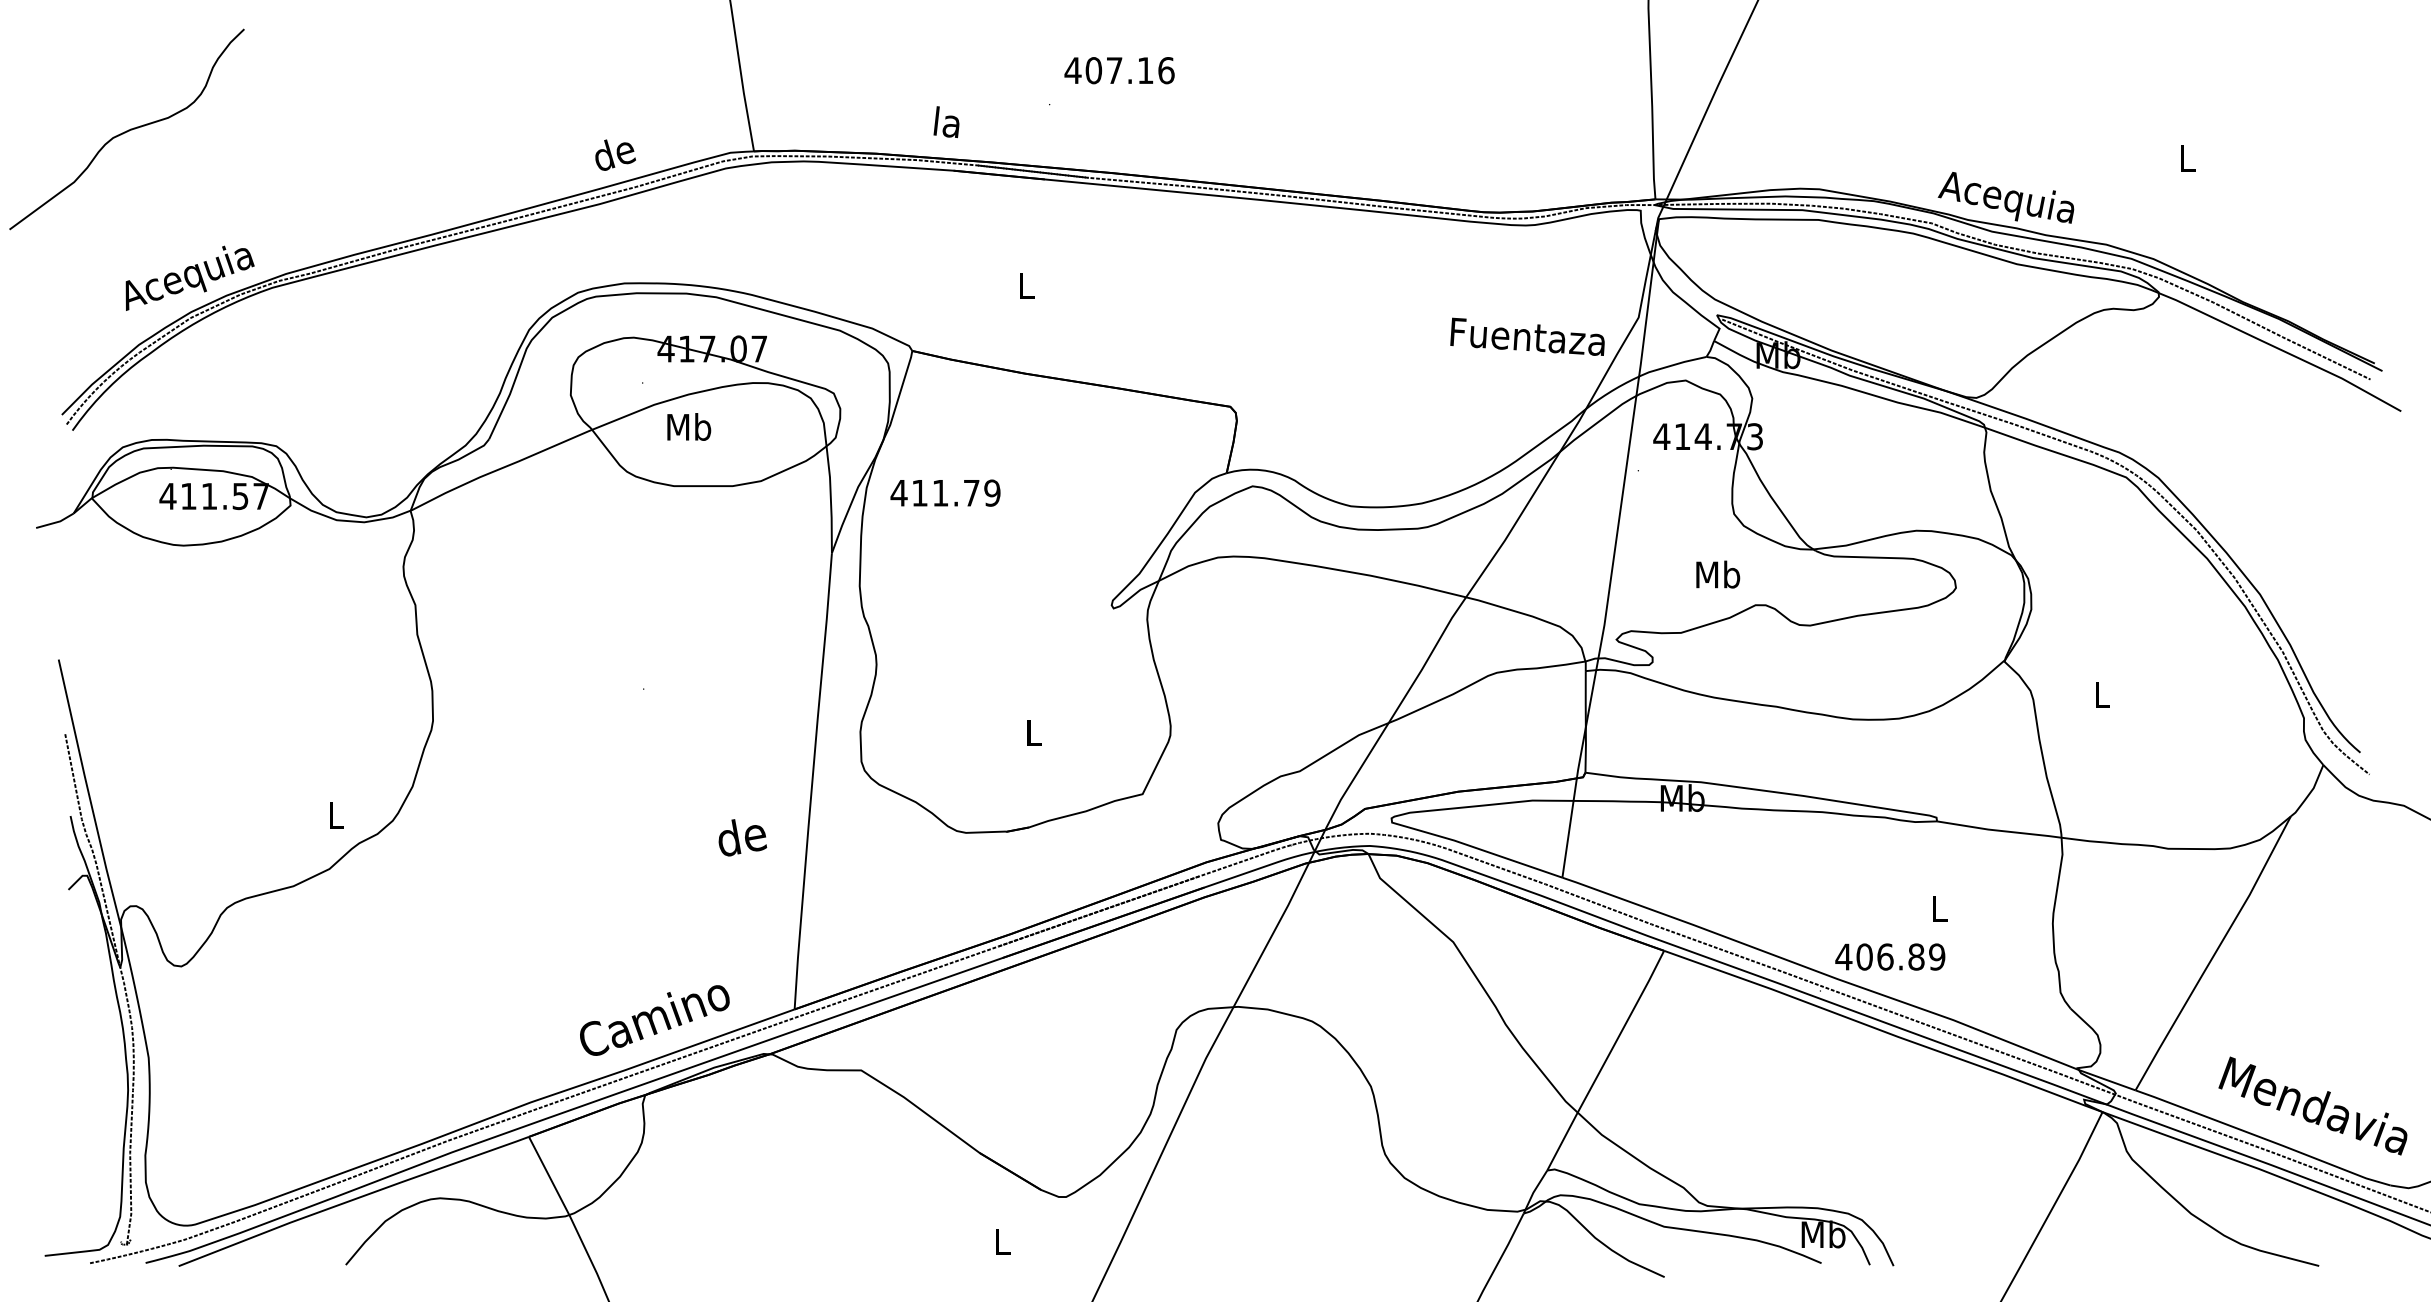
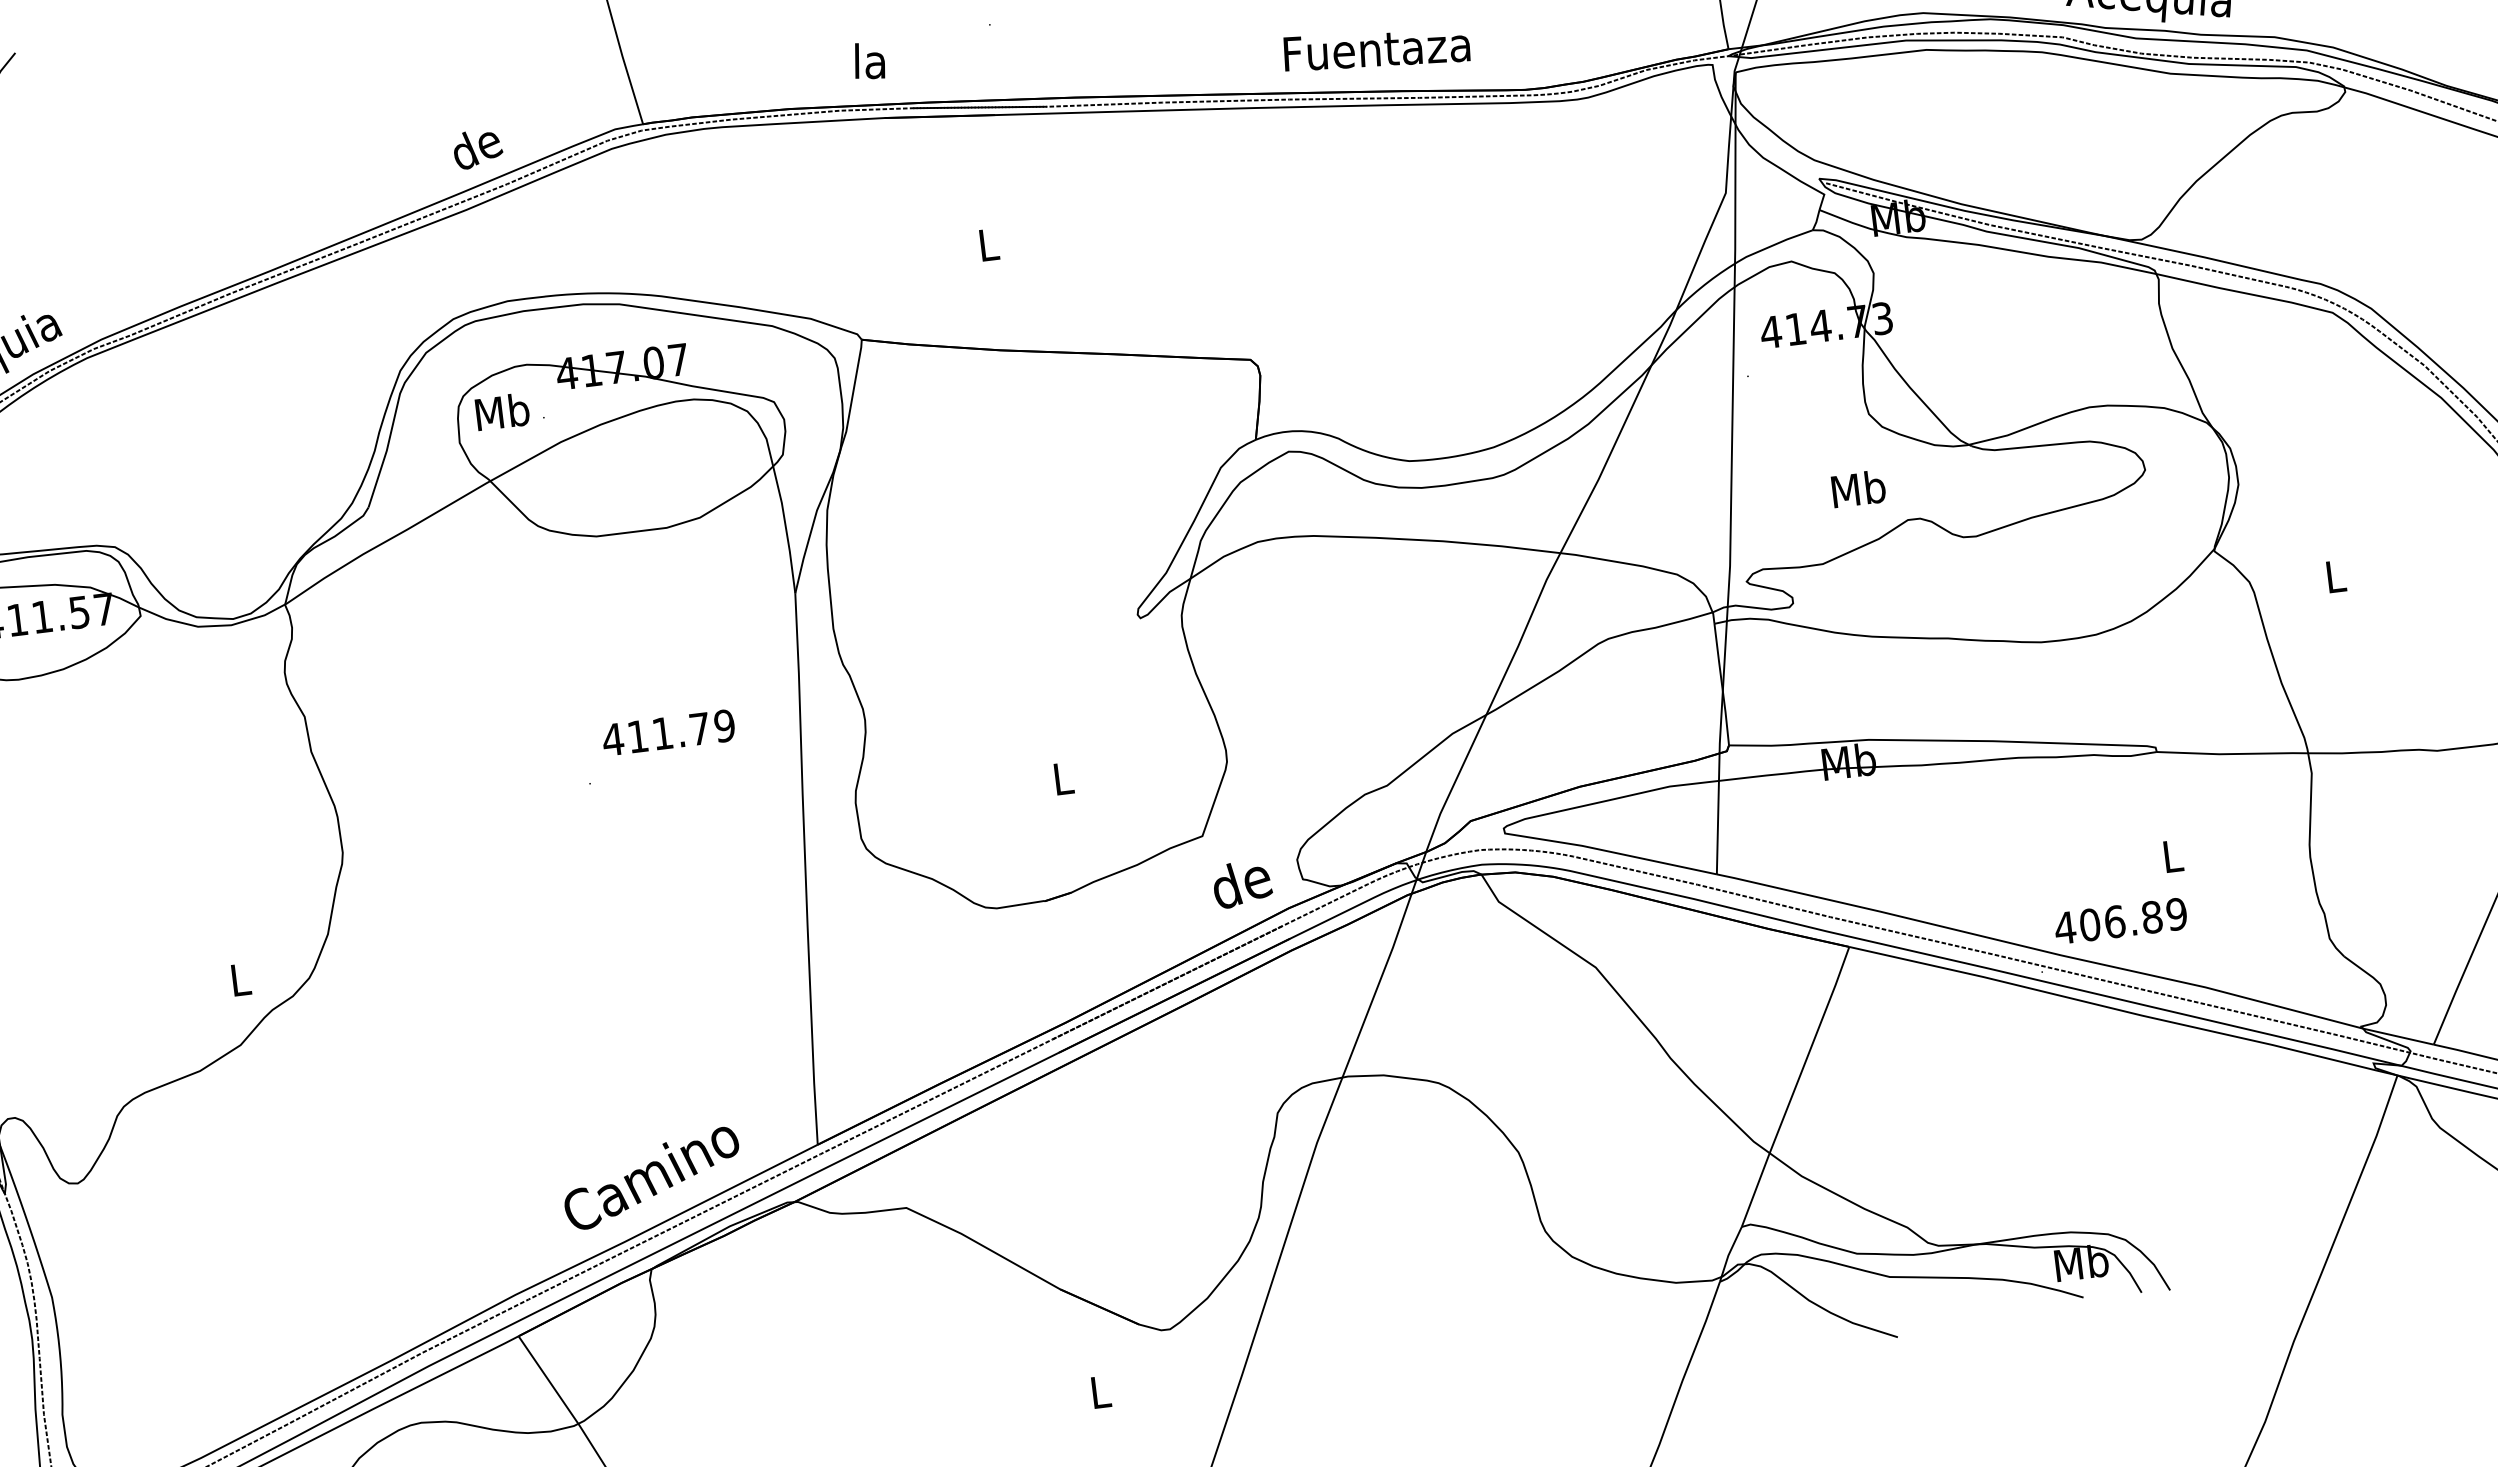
text: (1527, 336) -> (1376, 48), moved
text: (689, 426) -> (502, 411), moved
text: (945, 492) -> (668, 732), moved
text: (742, 837) -> (1242, 883), moved

